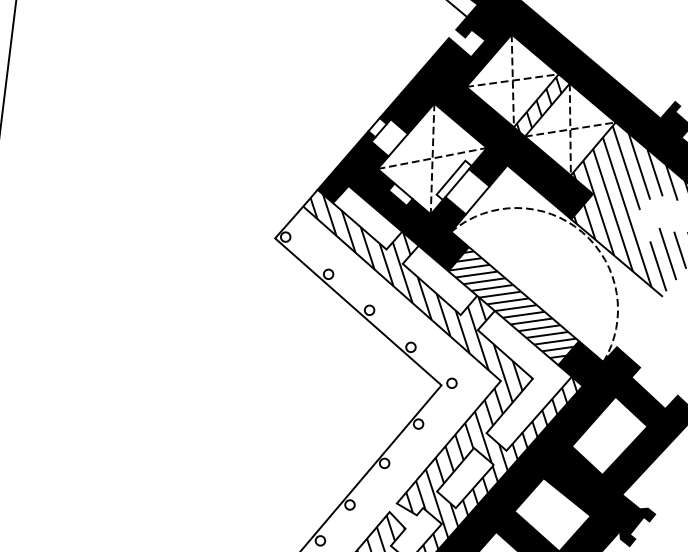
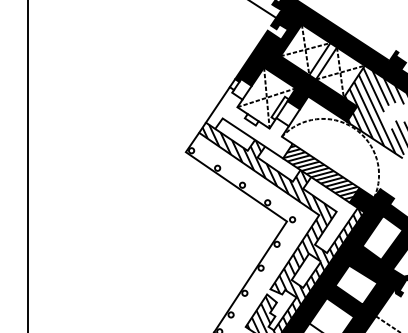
hatch: (539, 103) -> (321, 60), removed
fill: (394, 198) -> (248, 122), removed

